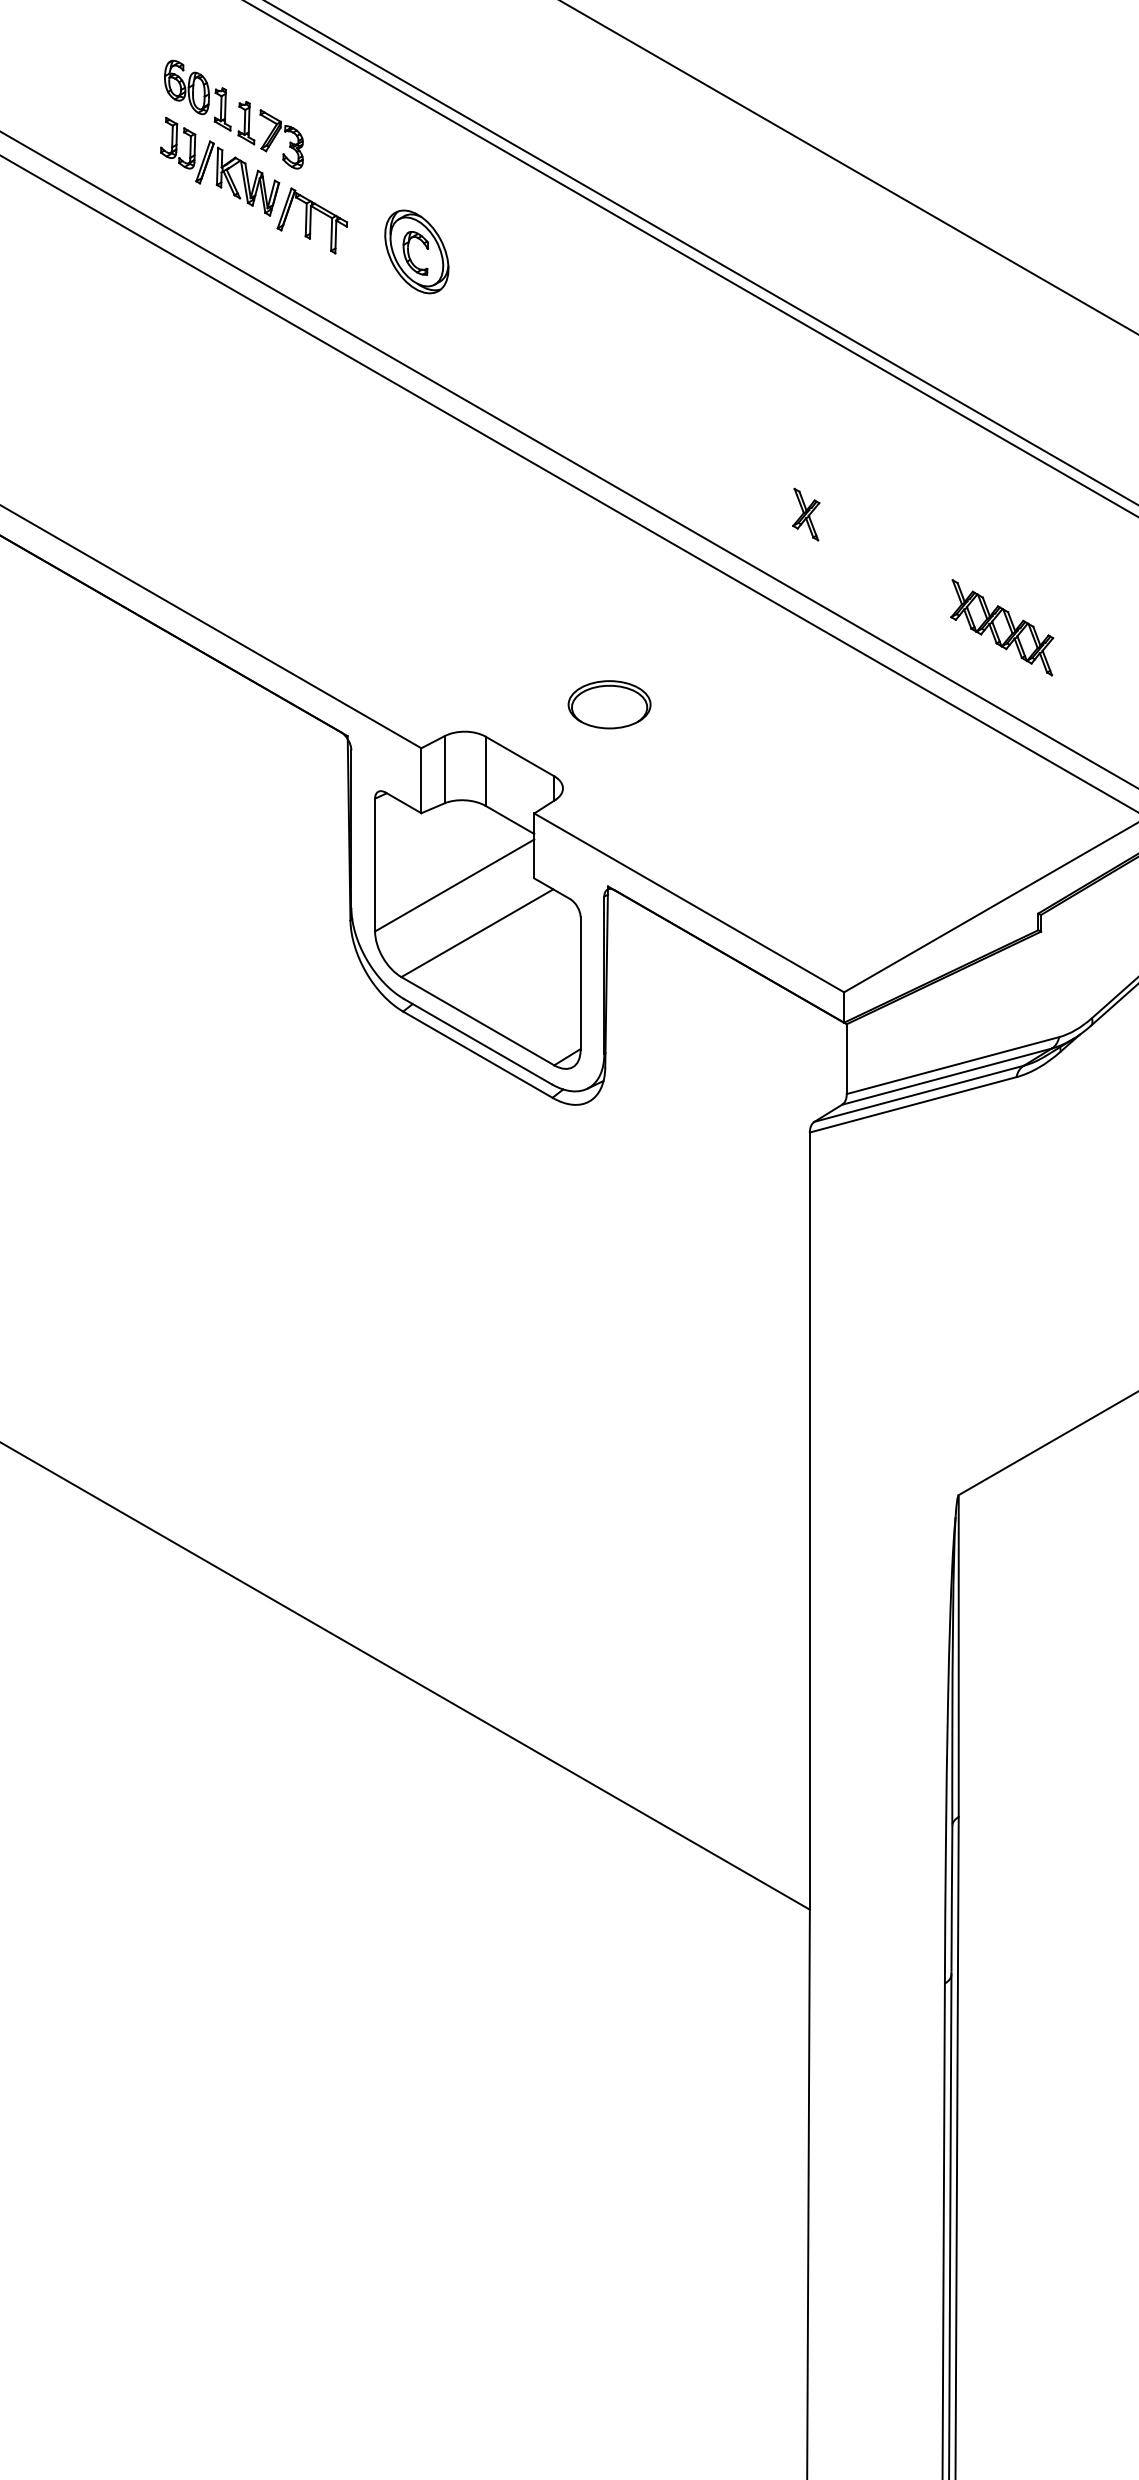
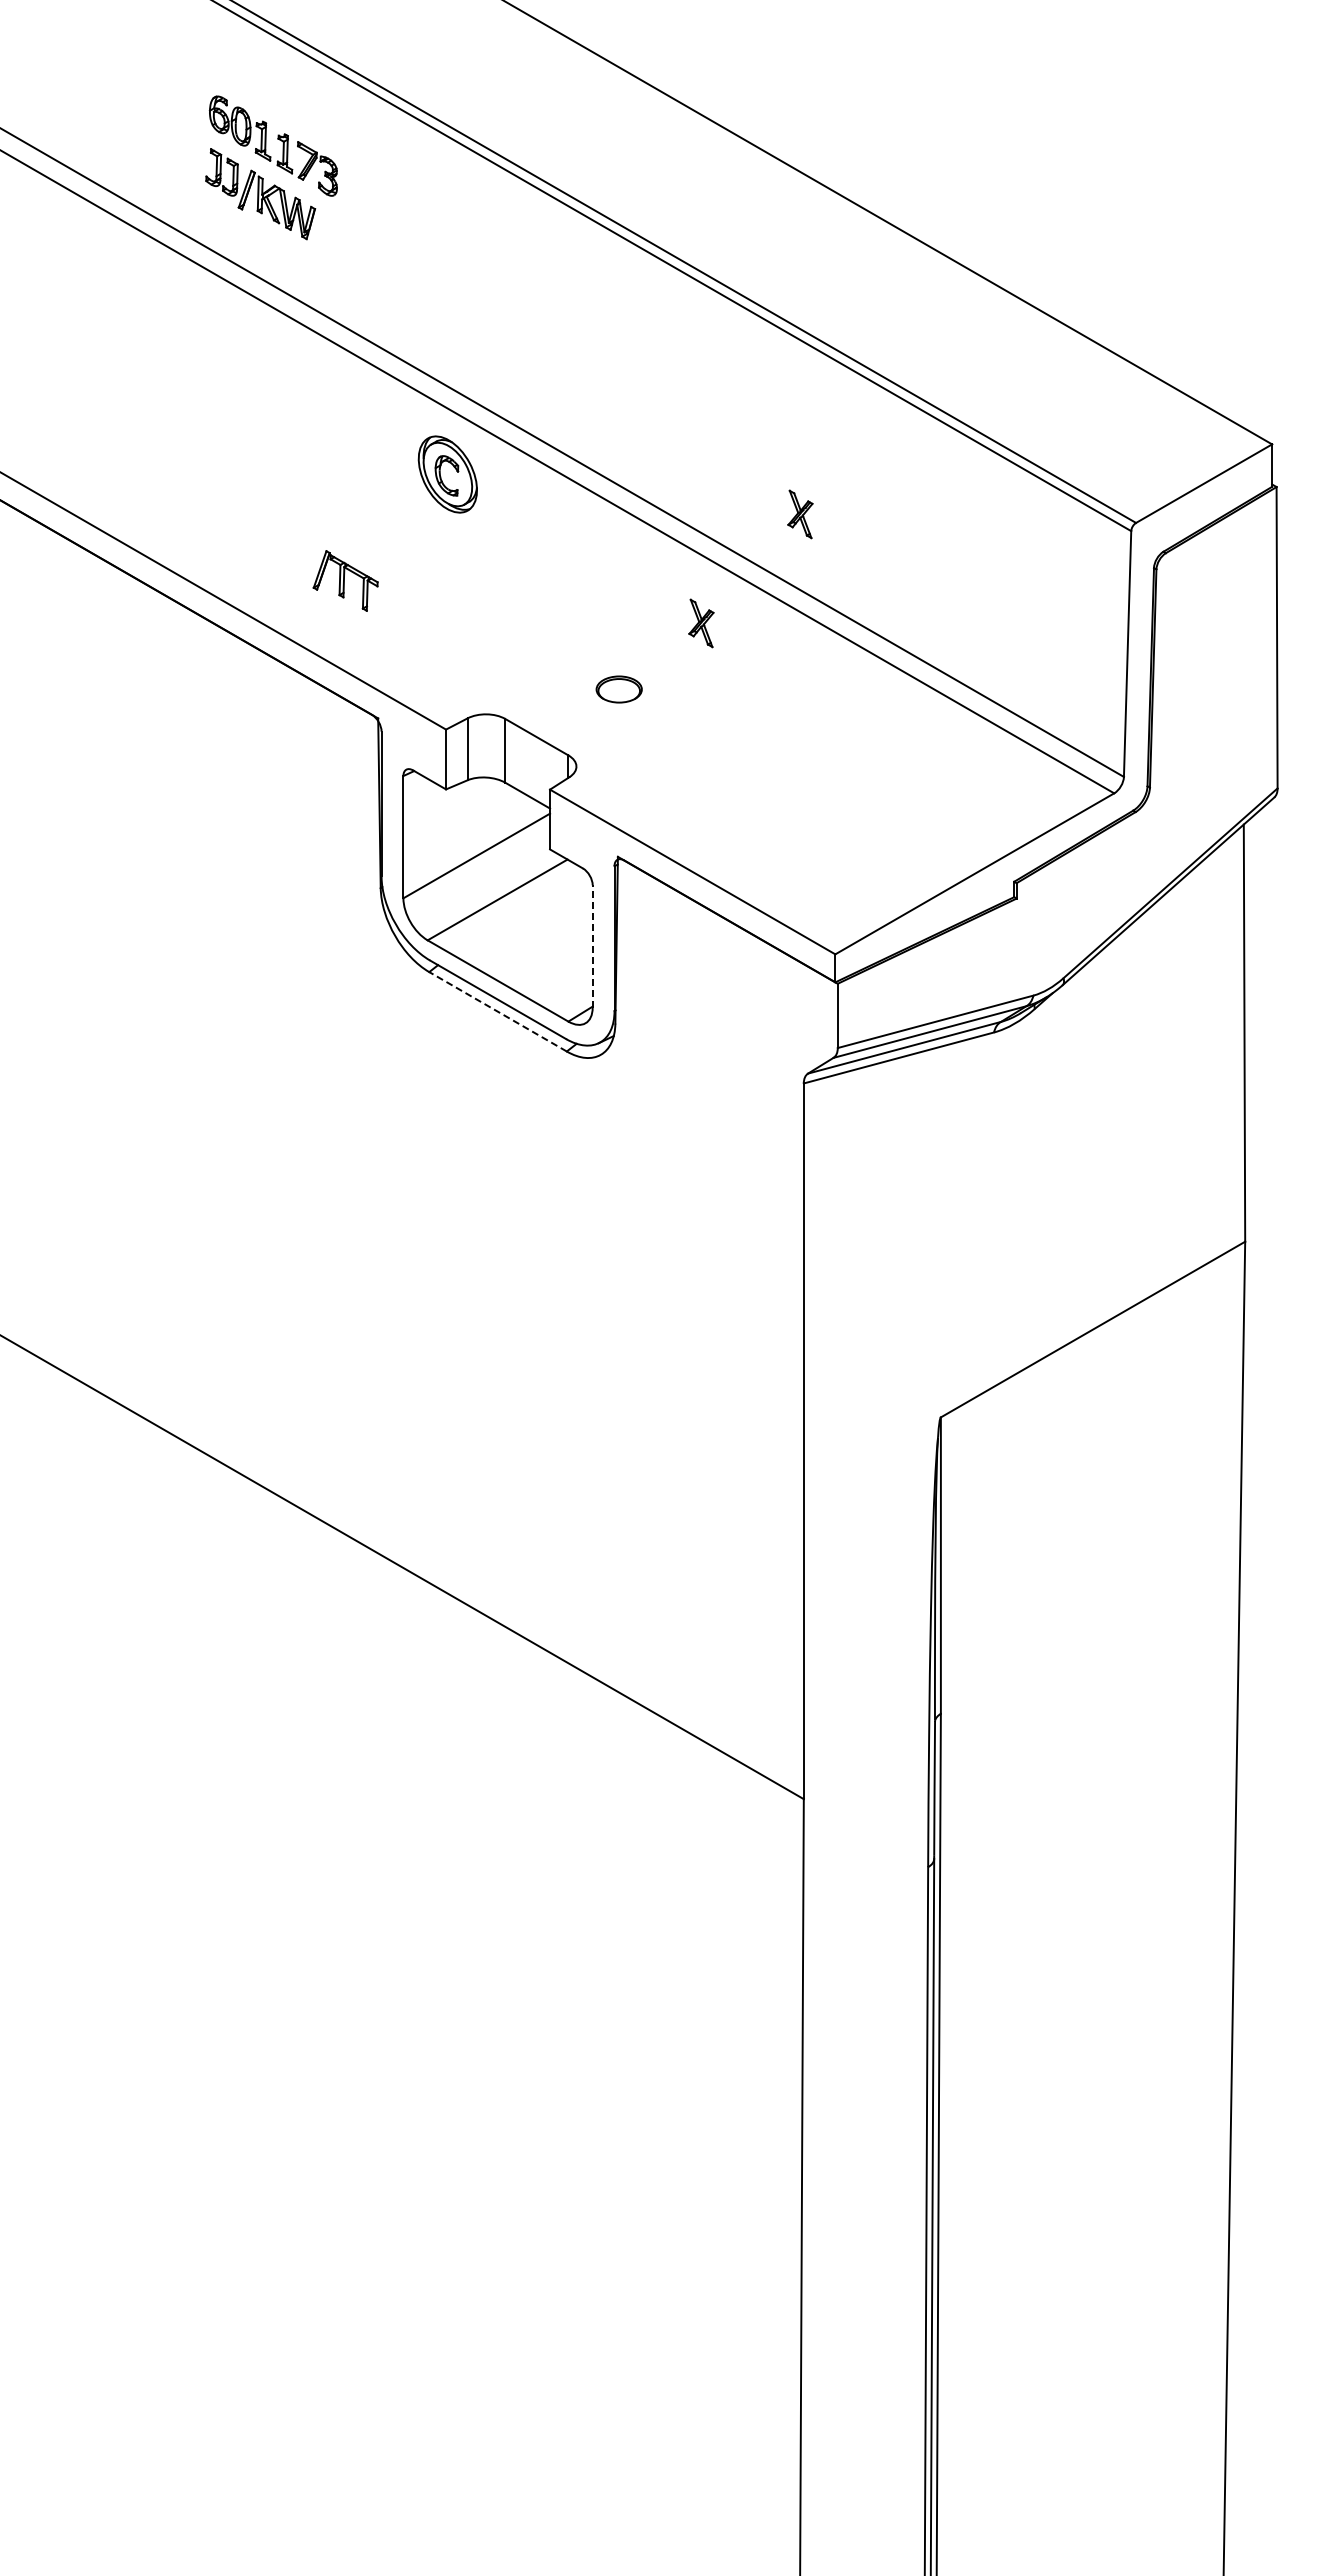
part: (312, 220) -> (345, 580), moved
part: (416, 251) -> (447, 474), moved
part: (1001, 627) -> (980, 618), removed
part: (698, 633) -> (701, 623), added
part: (608, 704) -> (618, 689), size x0.6
line: (580, 982) -> (592, 945), solid -> dashed
line: (477, 1054) -> (497, 1011), solid -> dashed

